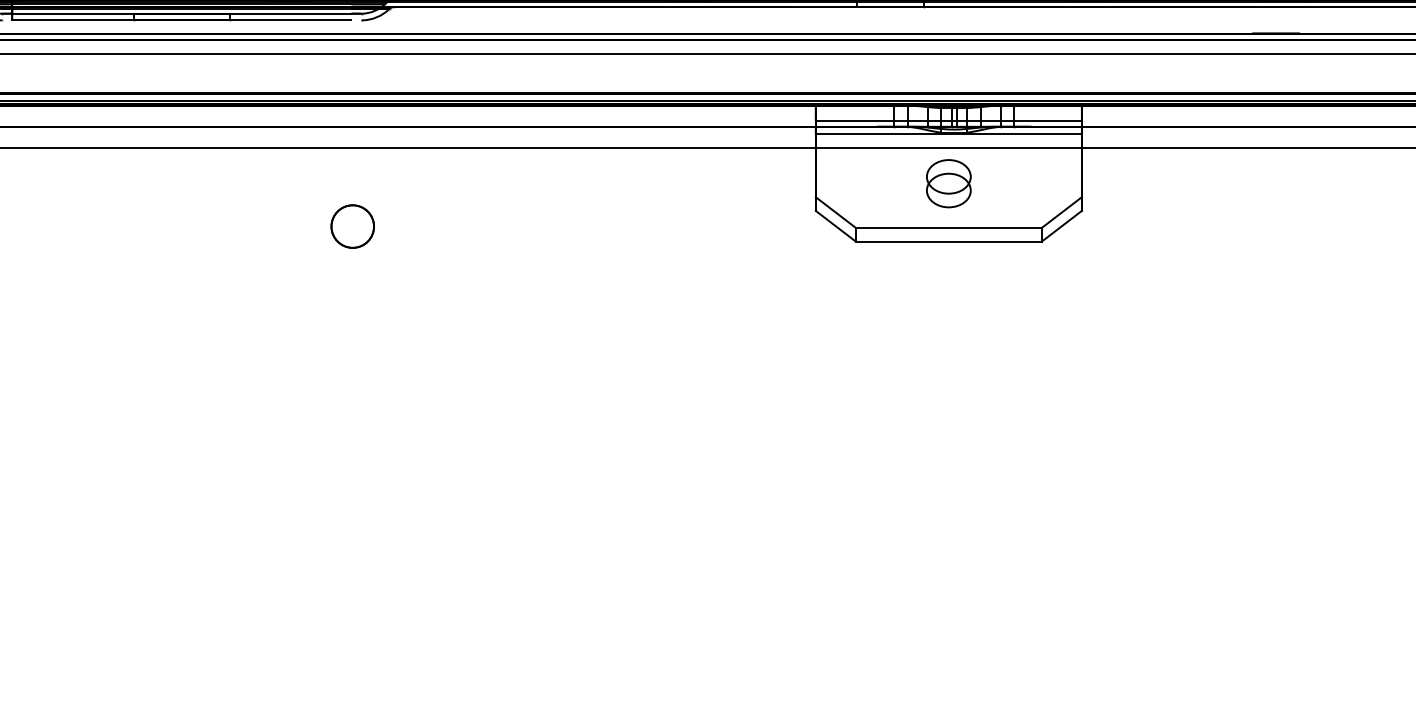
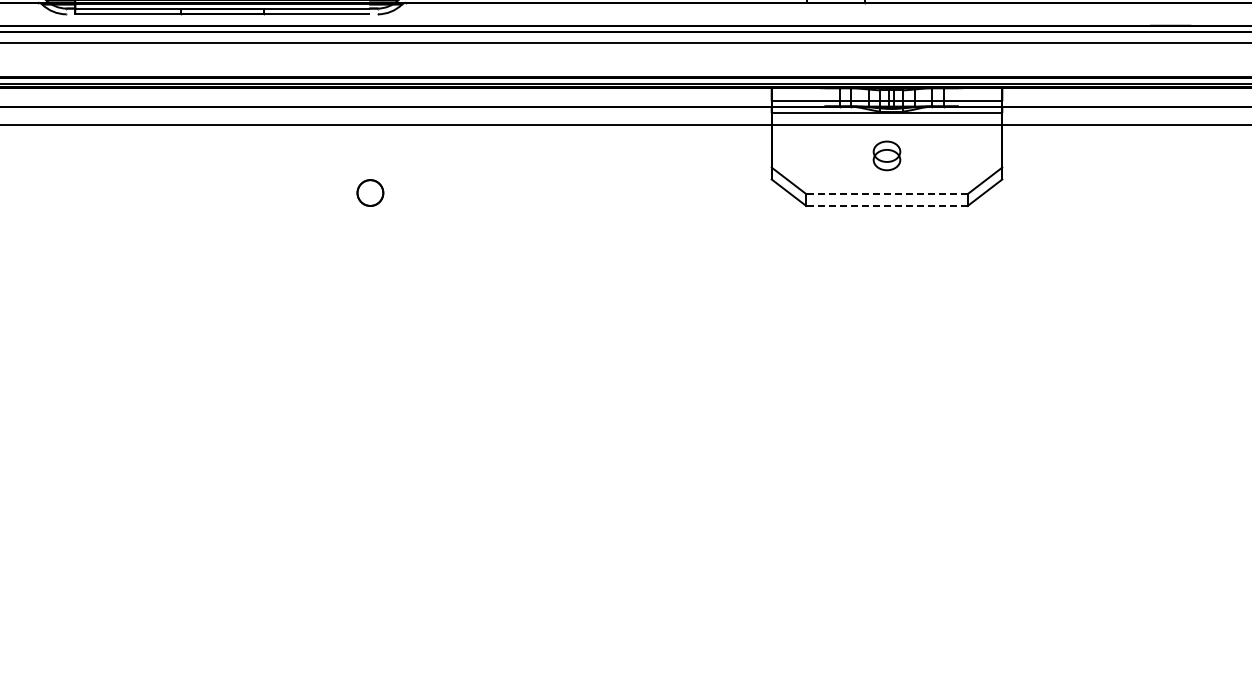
part: (948, 183) -> (886, 155), size x0.7
part: (352, 225) -> (370, 192), size x0.7
line: (949, 228) -> (887, 194), solid -> dashed
line: (949, 240) -> (887, 205), solid -> dashed

